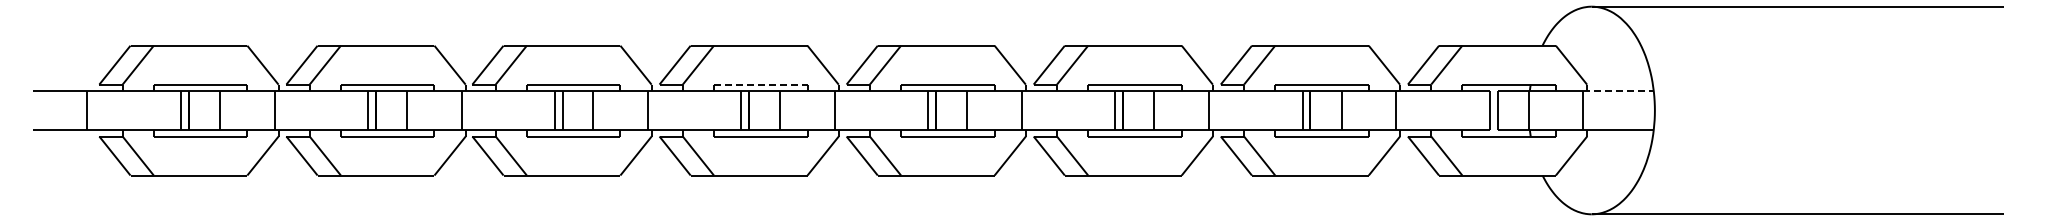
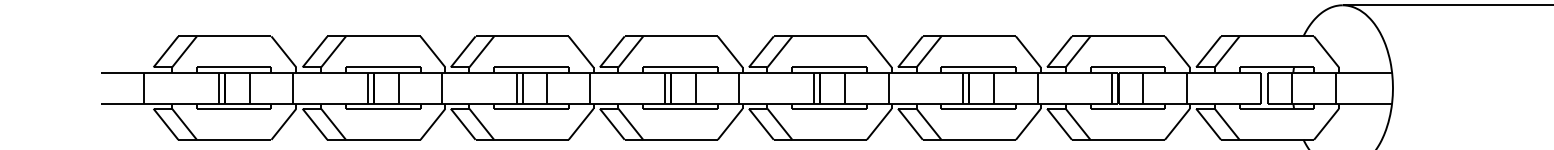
line: (760, 84) -> (680, 67), dashed -> solid
line: (1618, 91) -> (1363, 72), dashed -> solid

